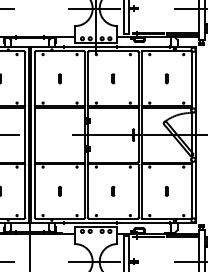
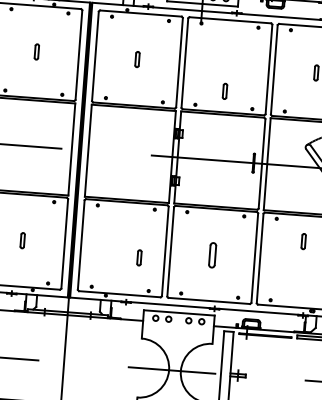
part: (113, 78) -> (225, 90), moved
part: (59, 190) -> (138, 256), moved
part: (113, 190) -> (212, 253), size x1.6
part: (166, 190) -> (303, 240), moved

